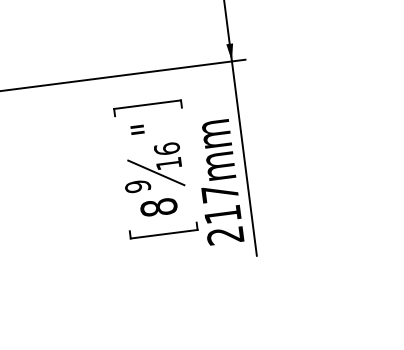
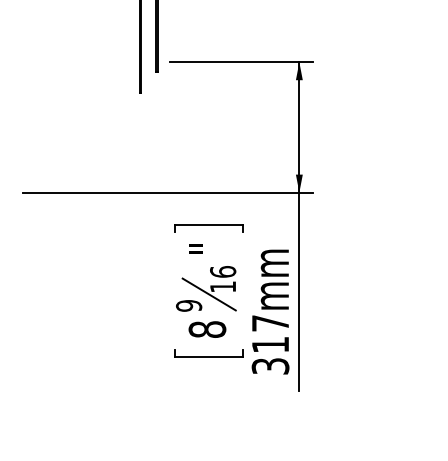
text: (225, 235) -> (270, 366), 217mm -> 317mm

